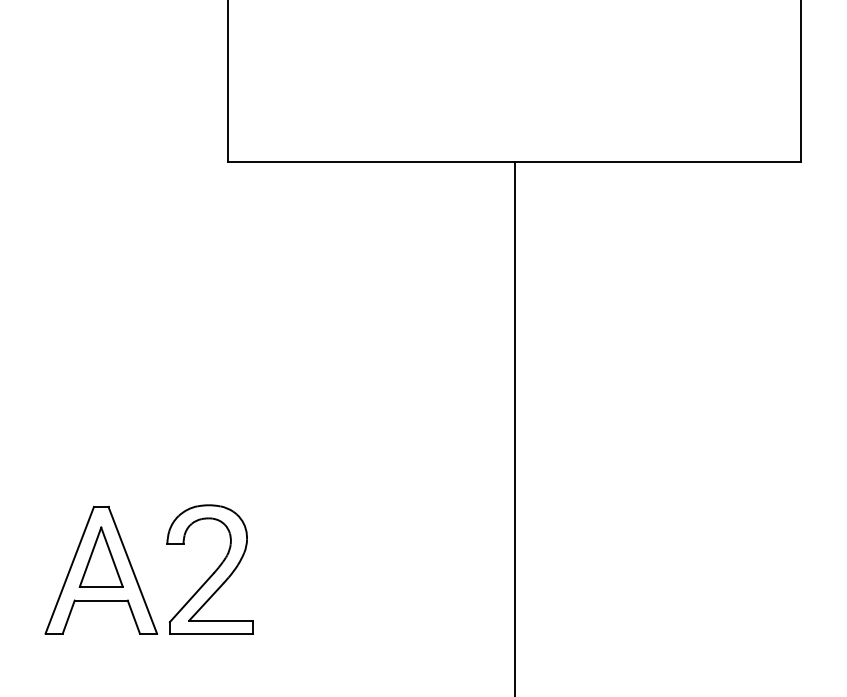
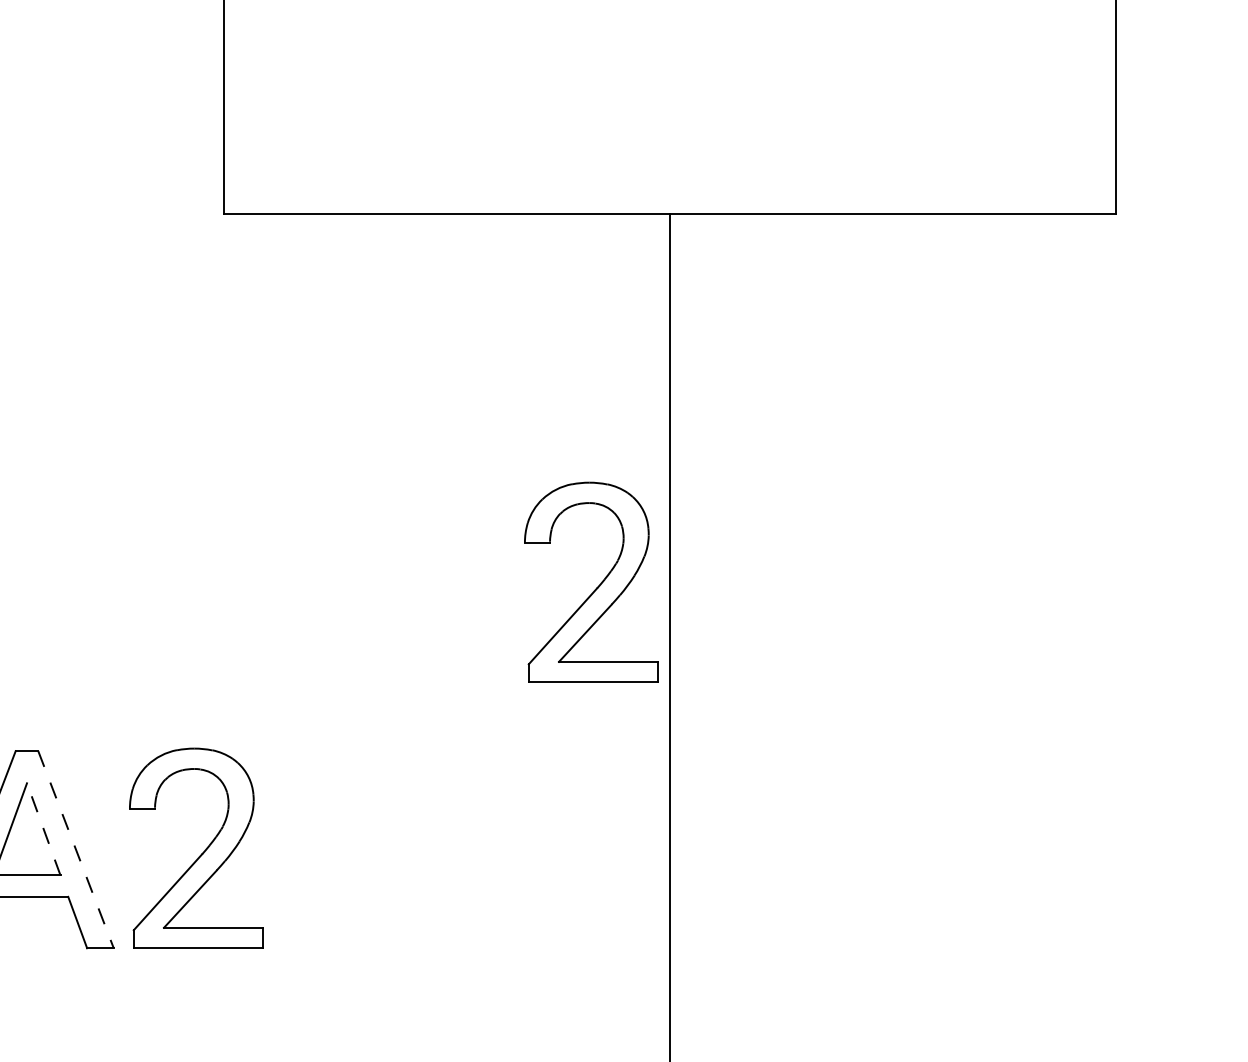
part: (463, 398) -> (590, 582), added
line: (112, 557) -> (44, 829), solid -> dashed
line: (132, 570) -> (75, 850), solid -> dashed

